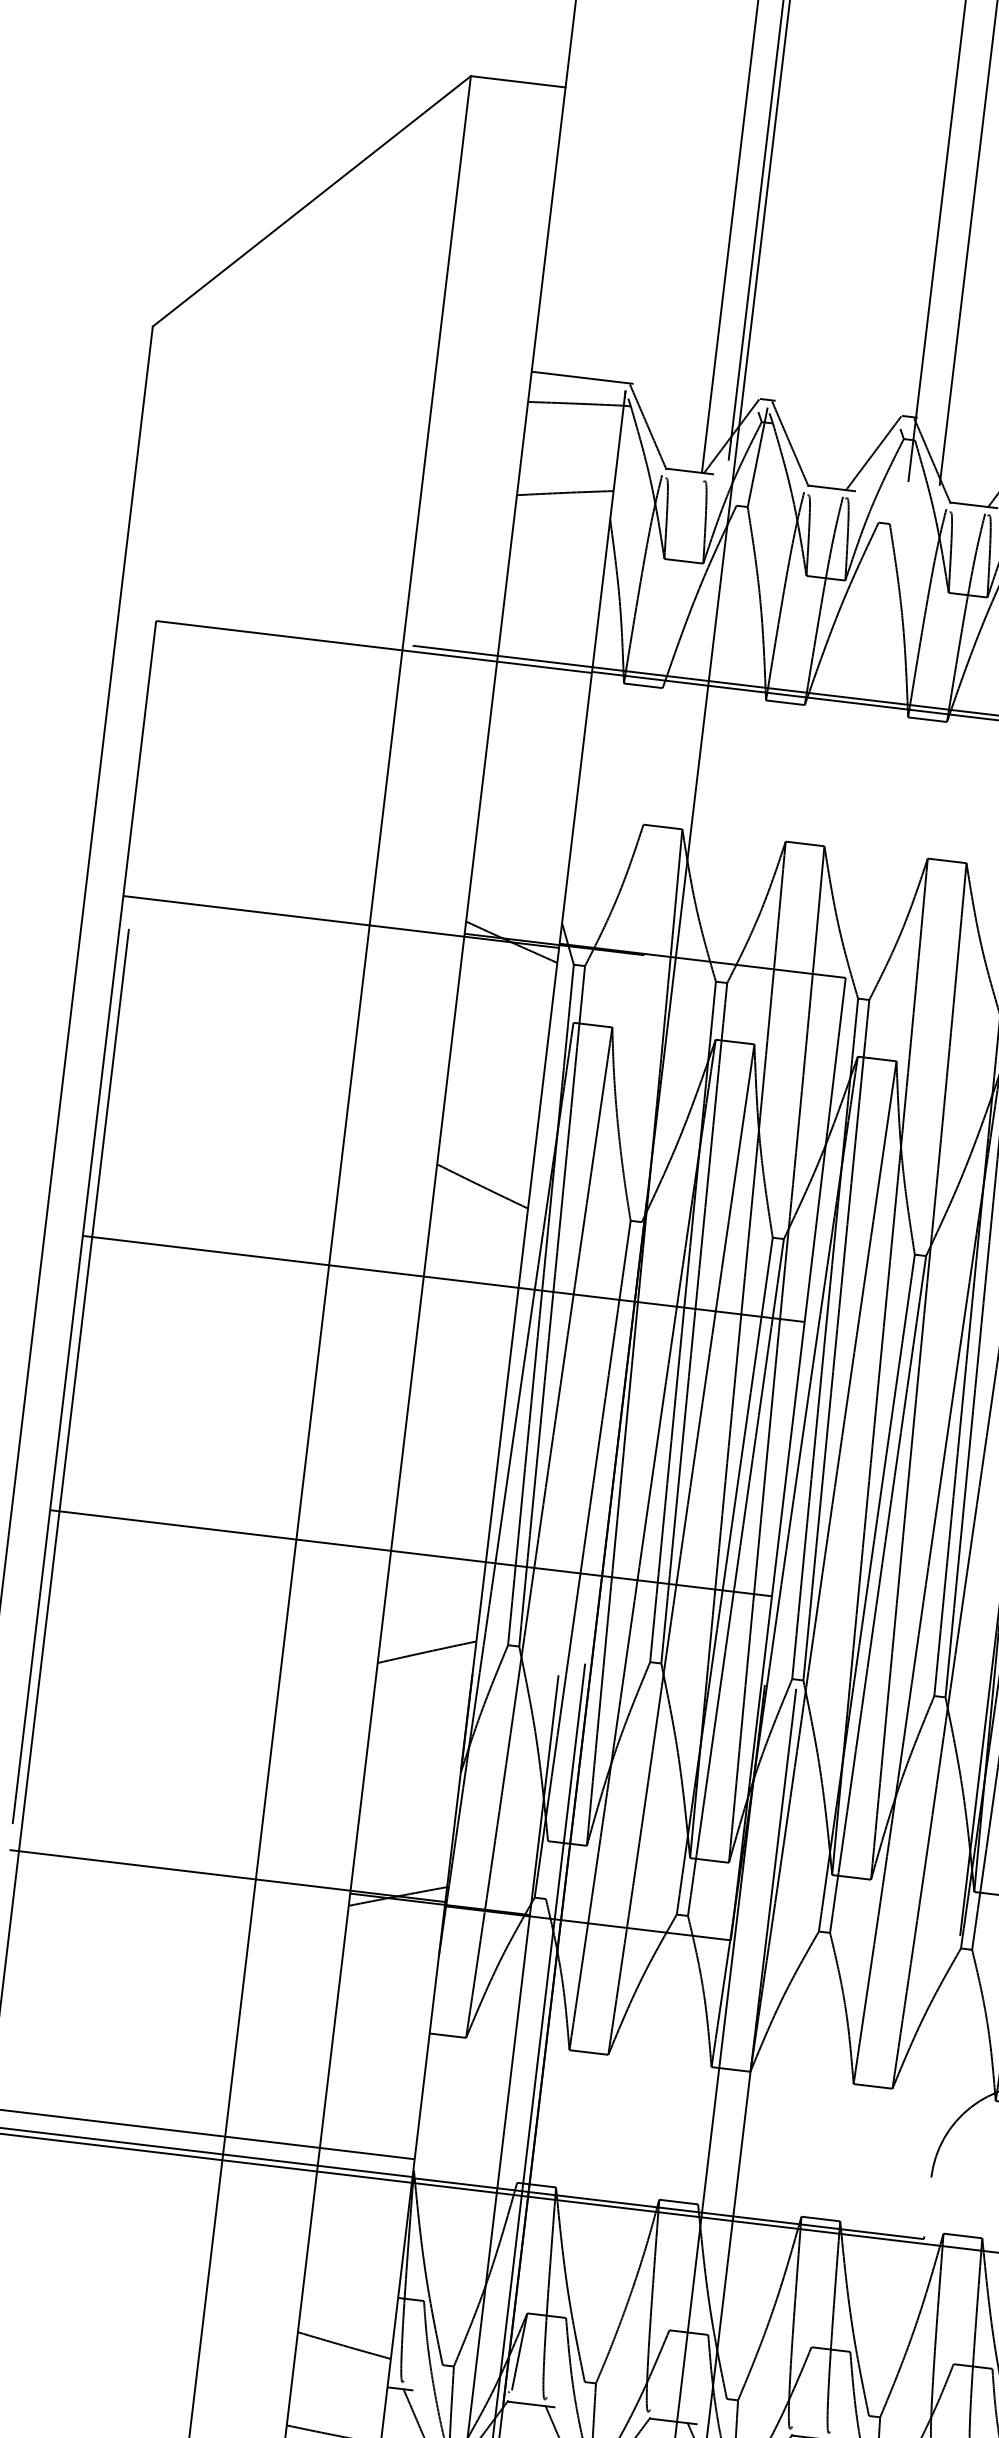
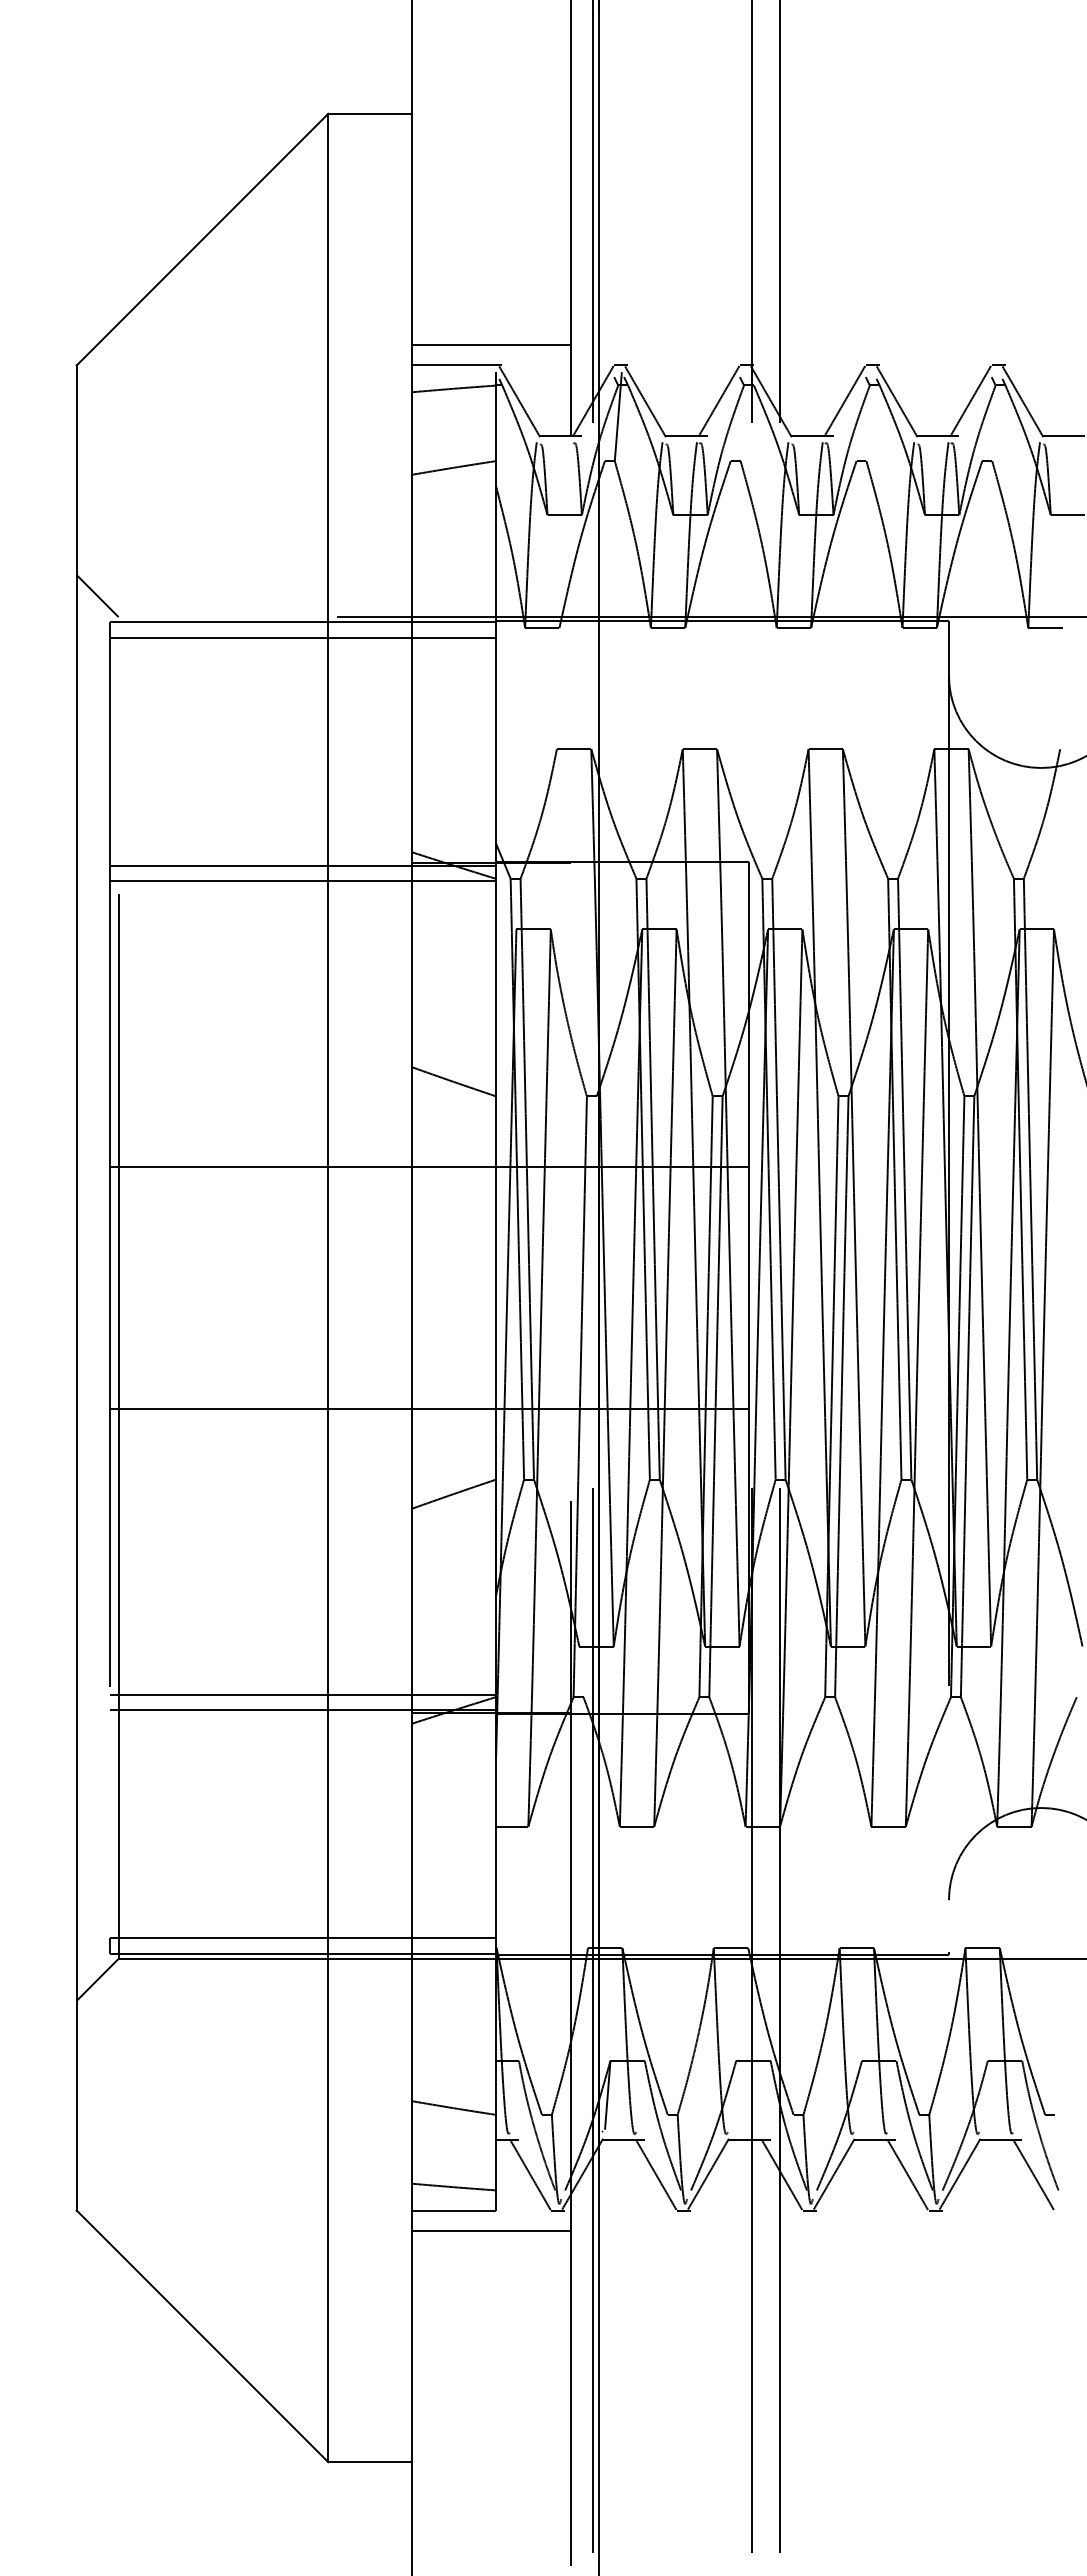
line: (624, 359) -> (491, 345), added
line: (145, 590) -> (97, 596), added
line: (372, 664) -> (303, 637), added
line: (339, 939) -> (303, 881), added
line: (229, 1858) -> (303, 1694), added

